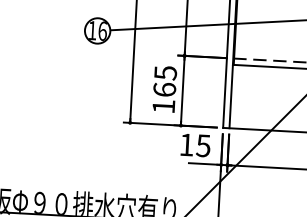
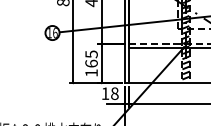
text: (202, 145) -> (114, 93), 15 -> 18

